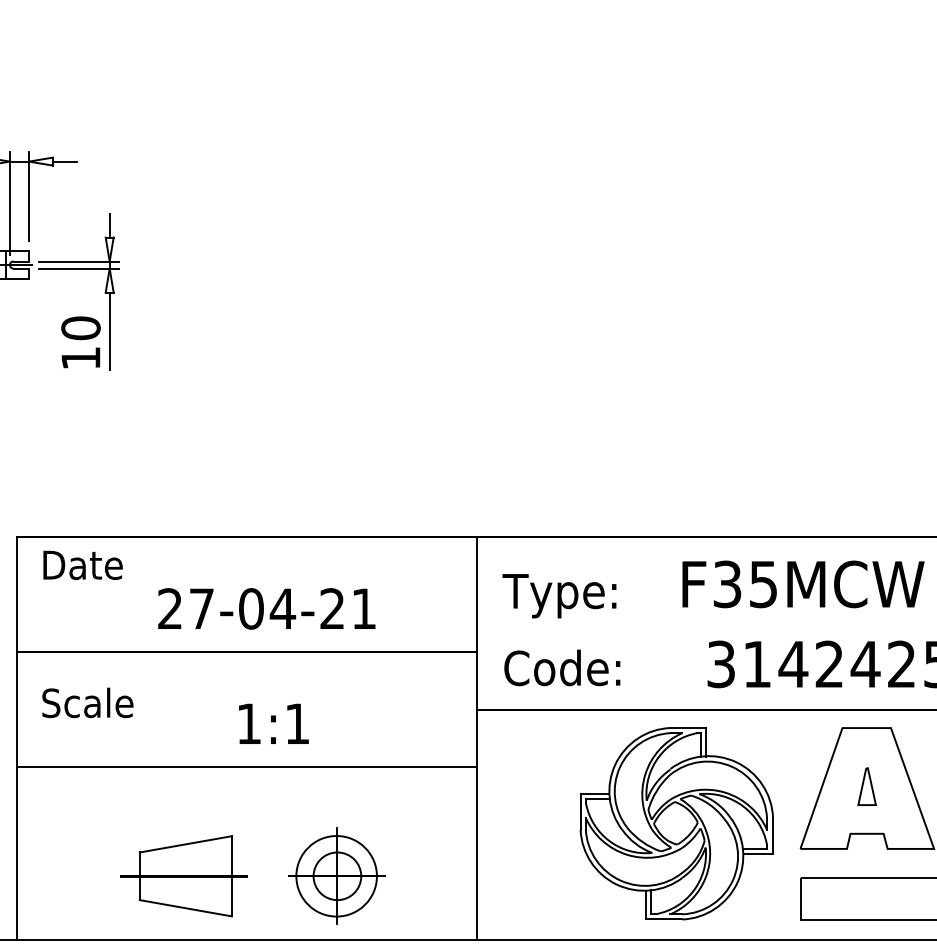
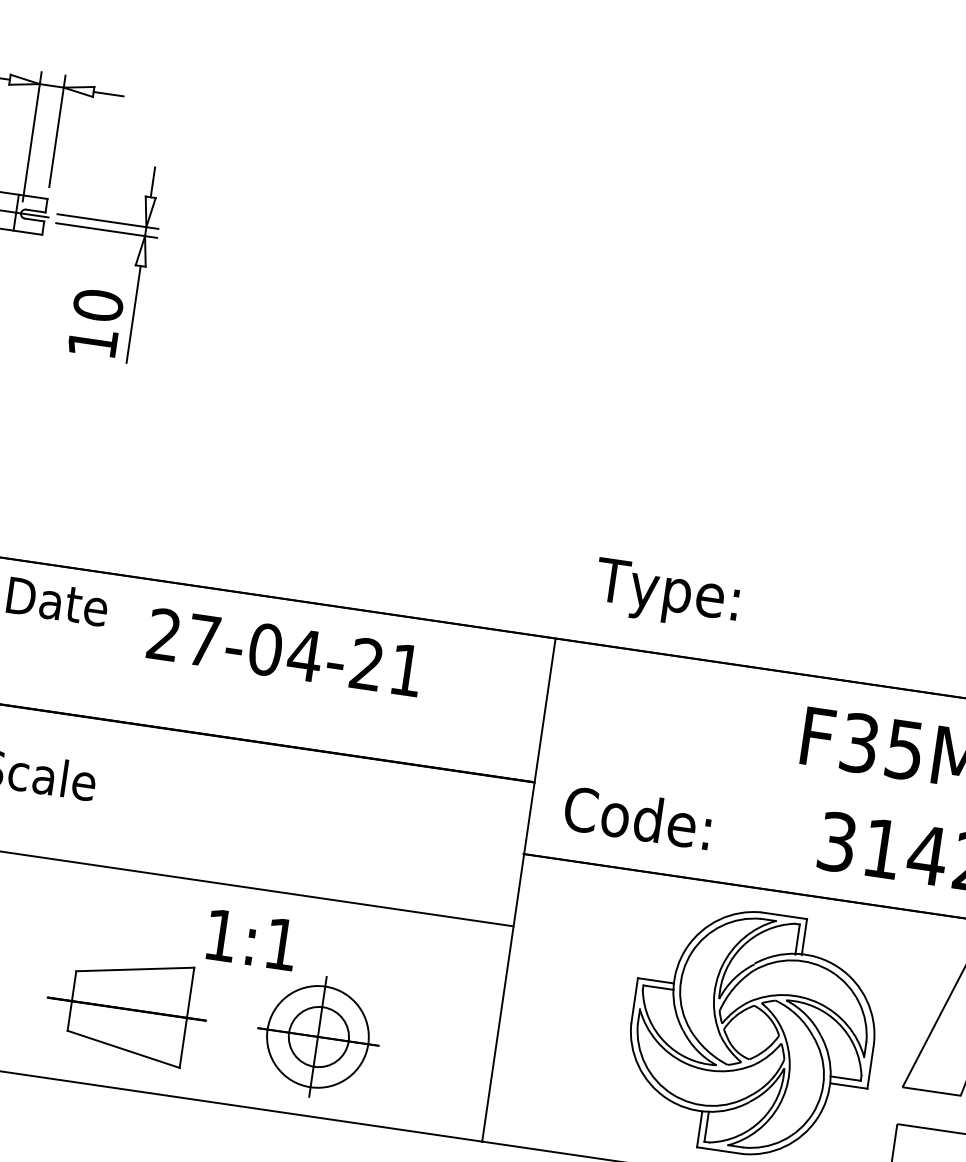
text: (559, 596) -> (666, 595), moved
text: (266, 608) -> (284, 651), moved
text: (273, 723) -> (251, 939), moved

